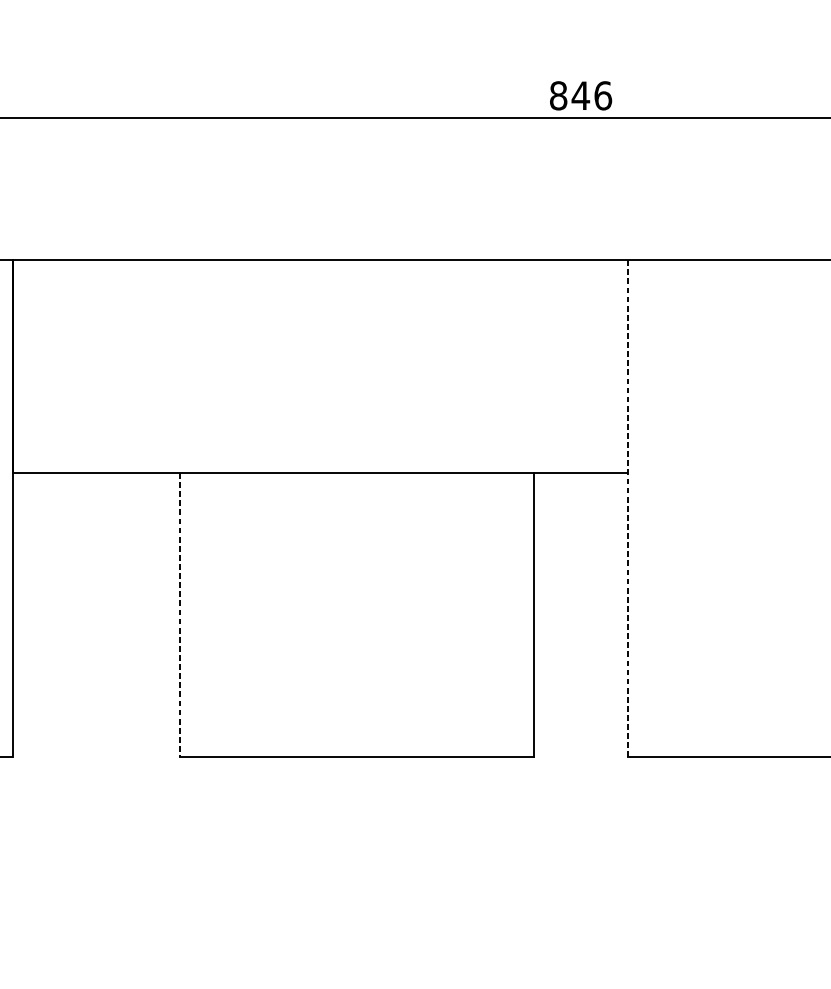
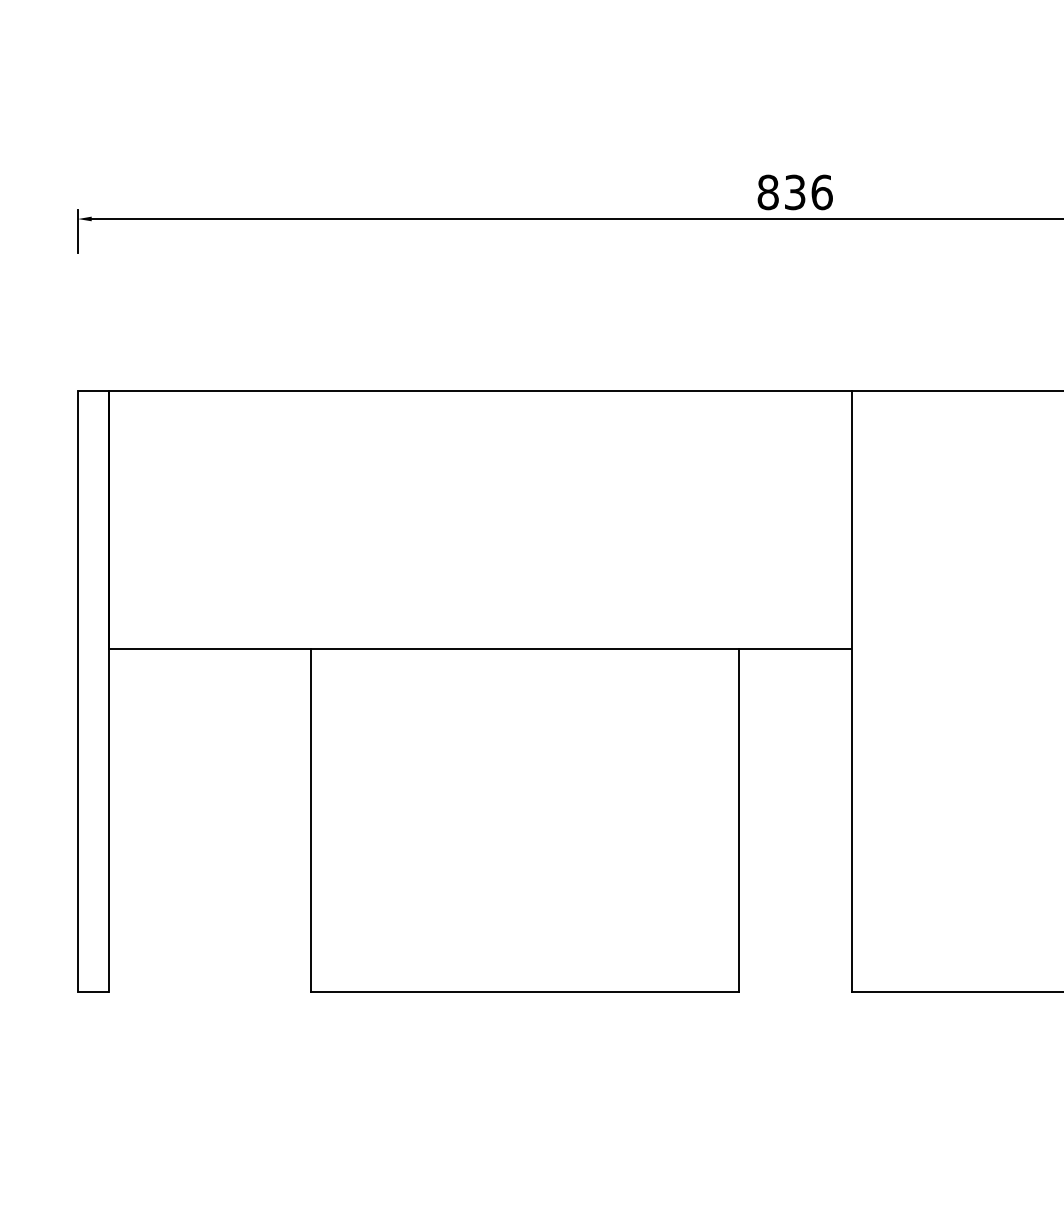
text: (580, 95) -> (794, 192), 846 -> 836
line: (627, 509) -> (851, 692), dashed -> solid
line: (180, 615) -> (311, 820), dashed -> solid

